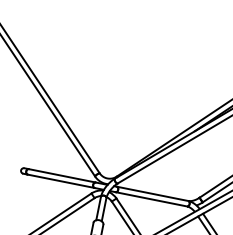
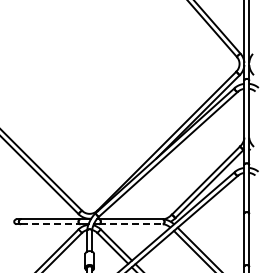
line: (61, 181) -> (50, 224), solid -> dashed
line: (150, 199) -> (130, 224), solid -> dashed

